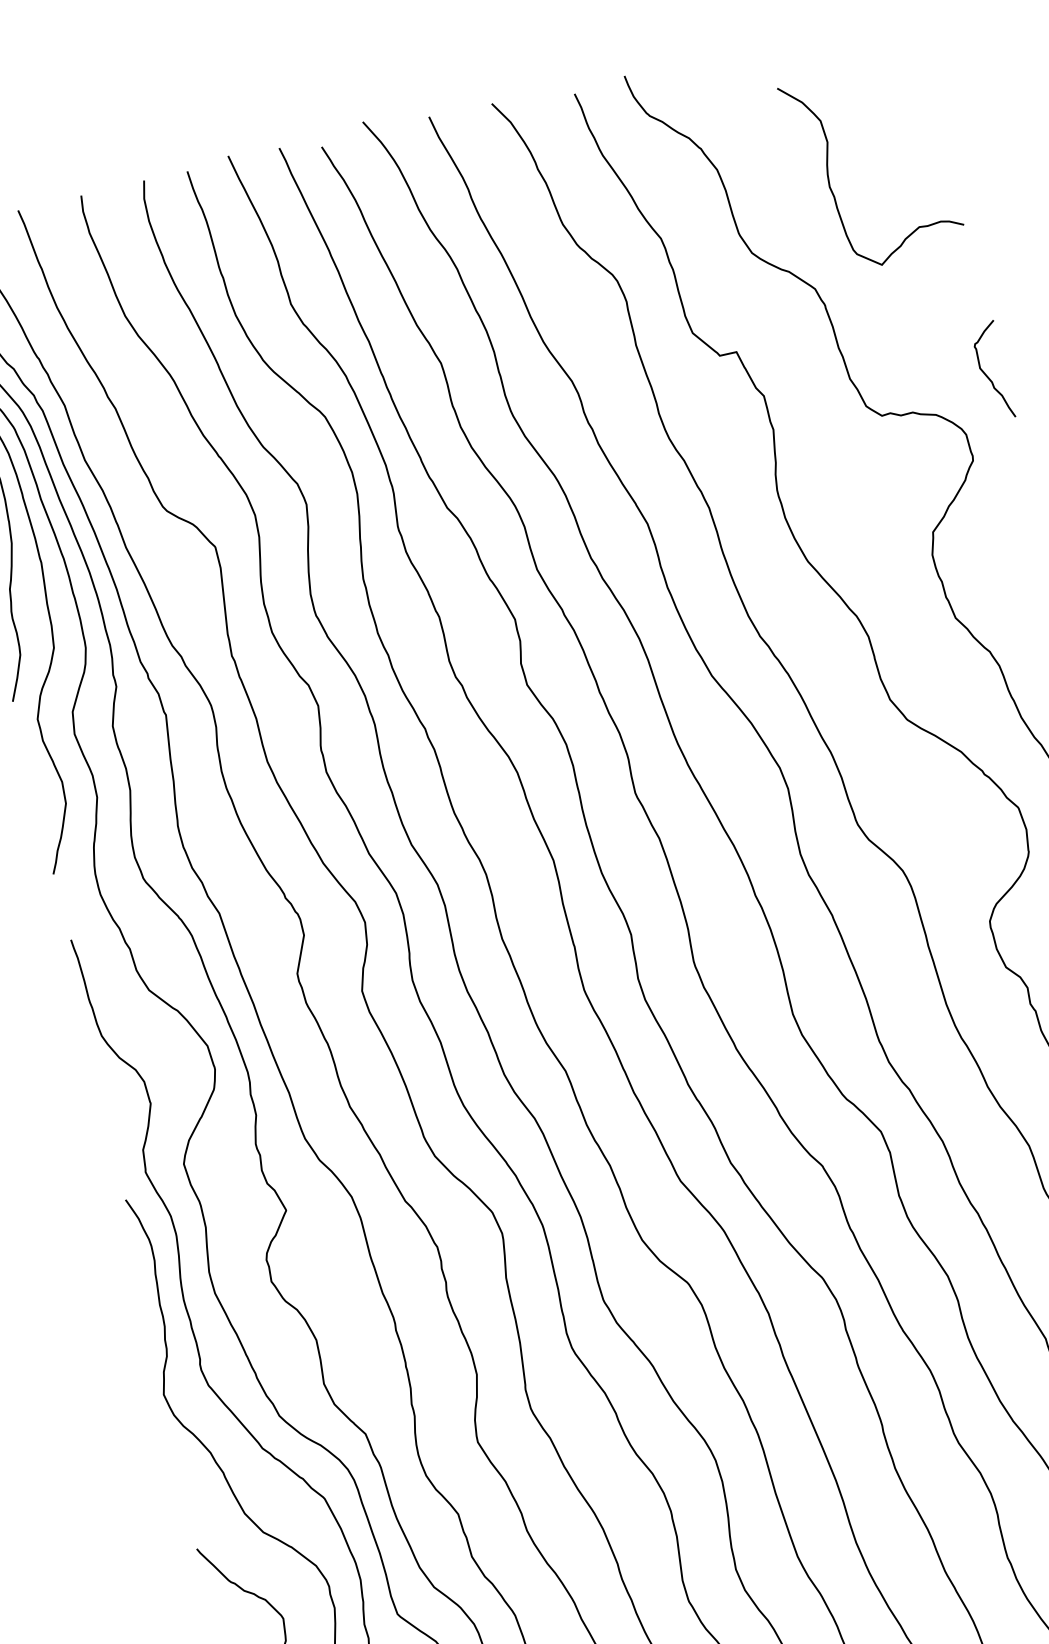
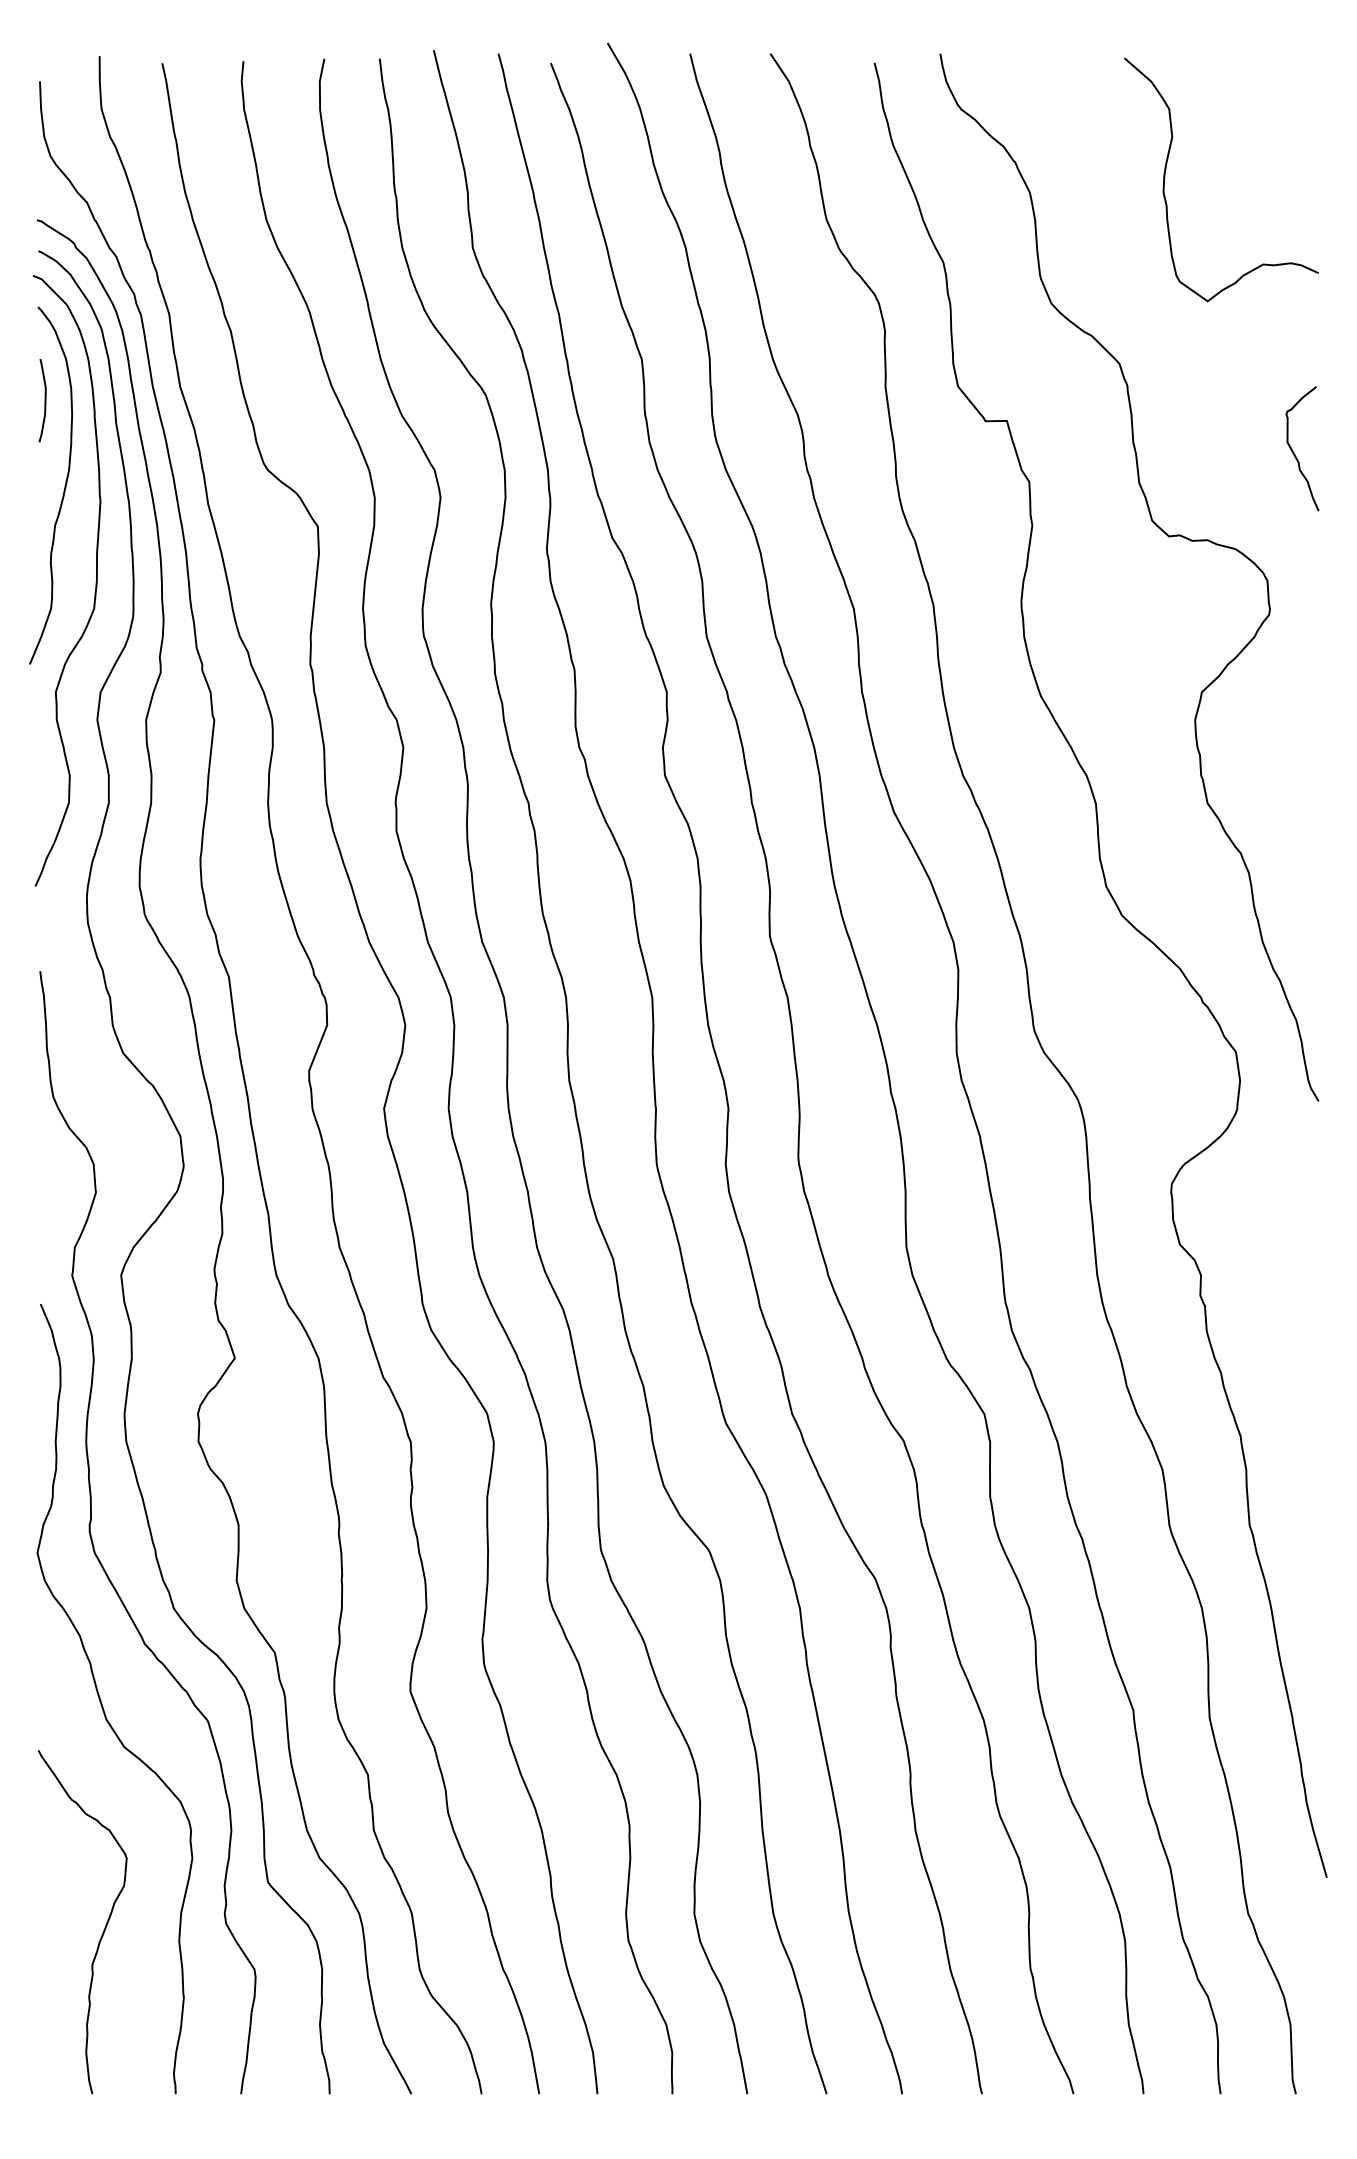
curve: (828, 169) -> (1166, 170), moved
curve: (987, 375) -> (1294, 452), moved

